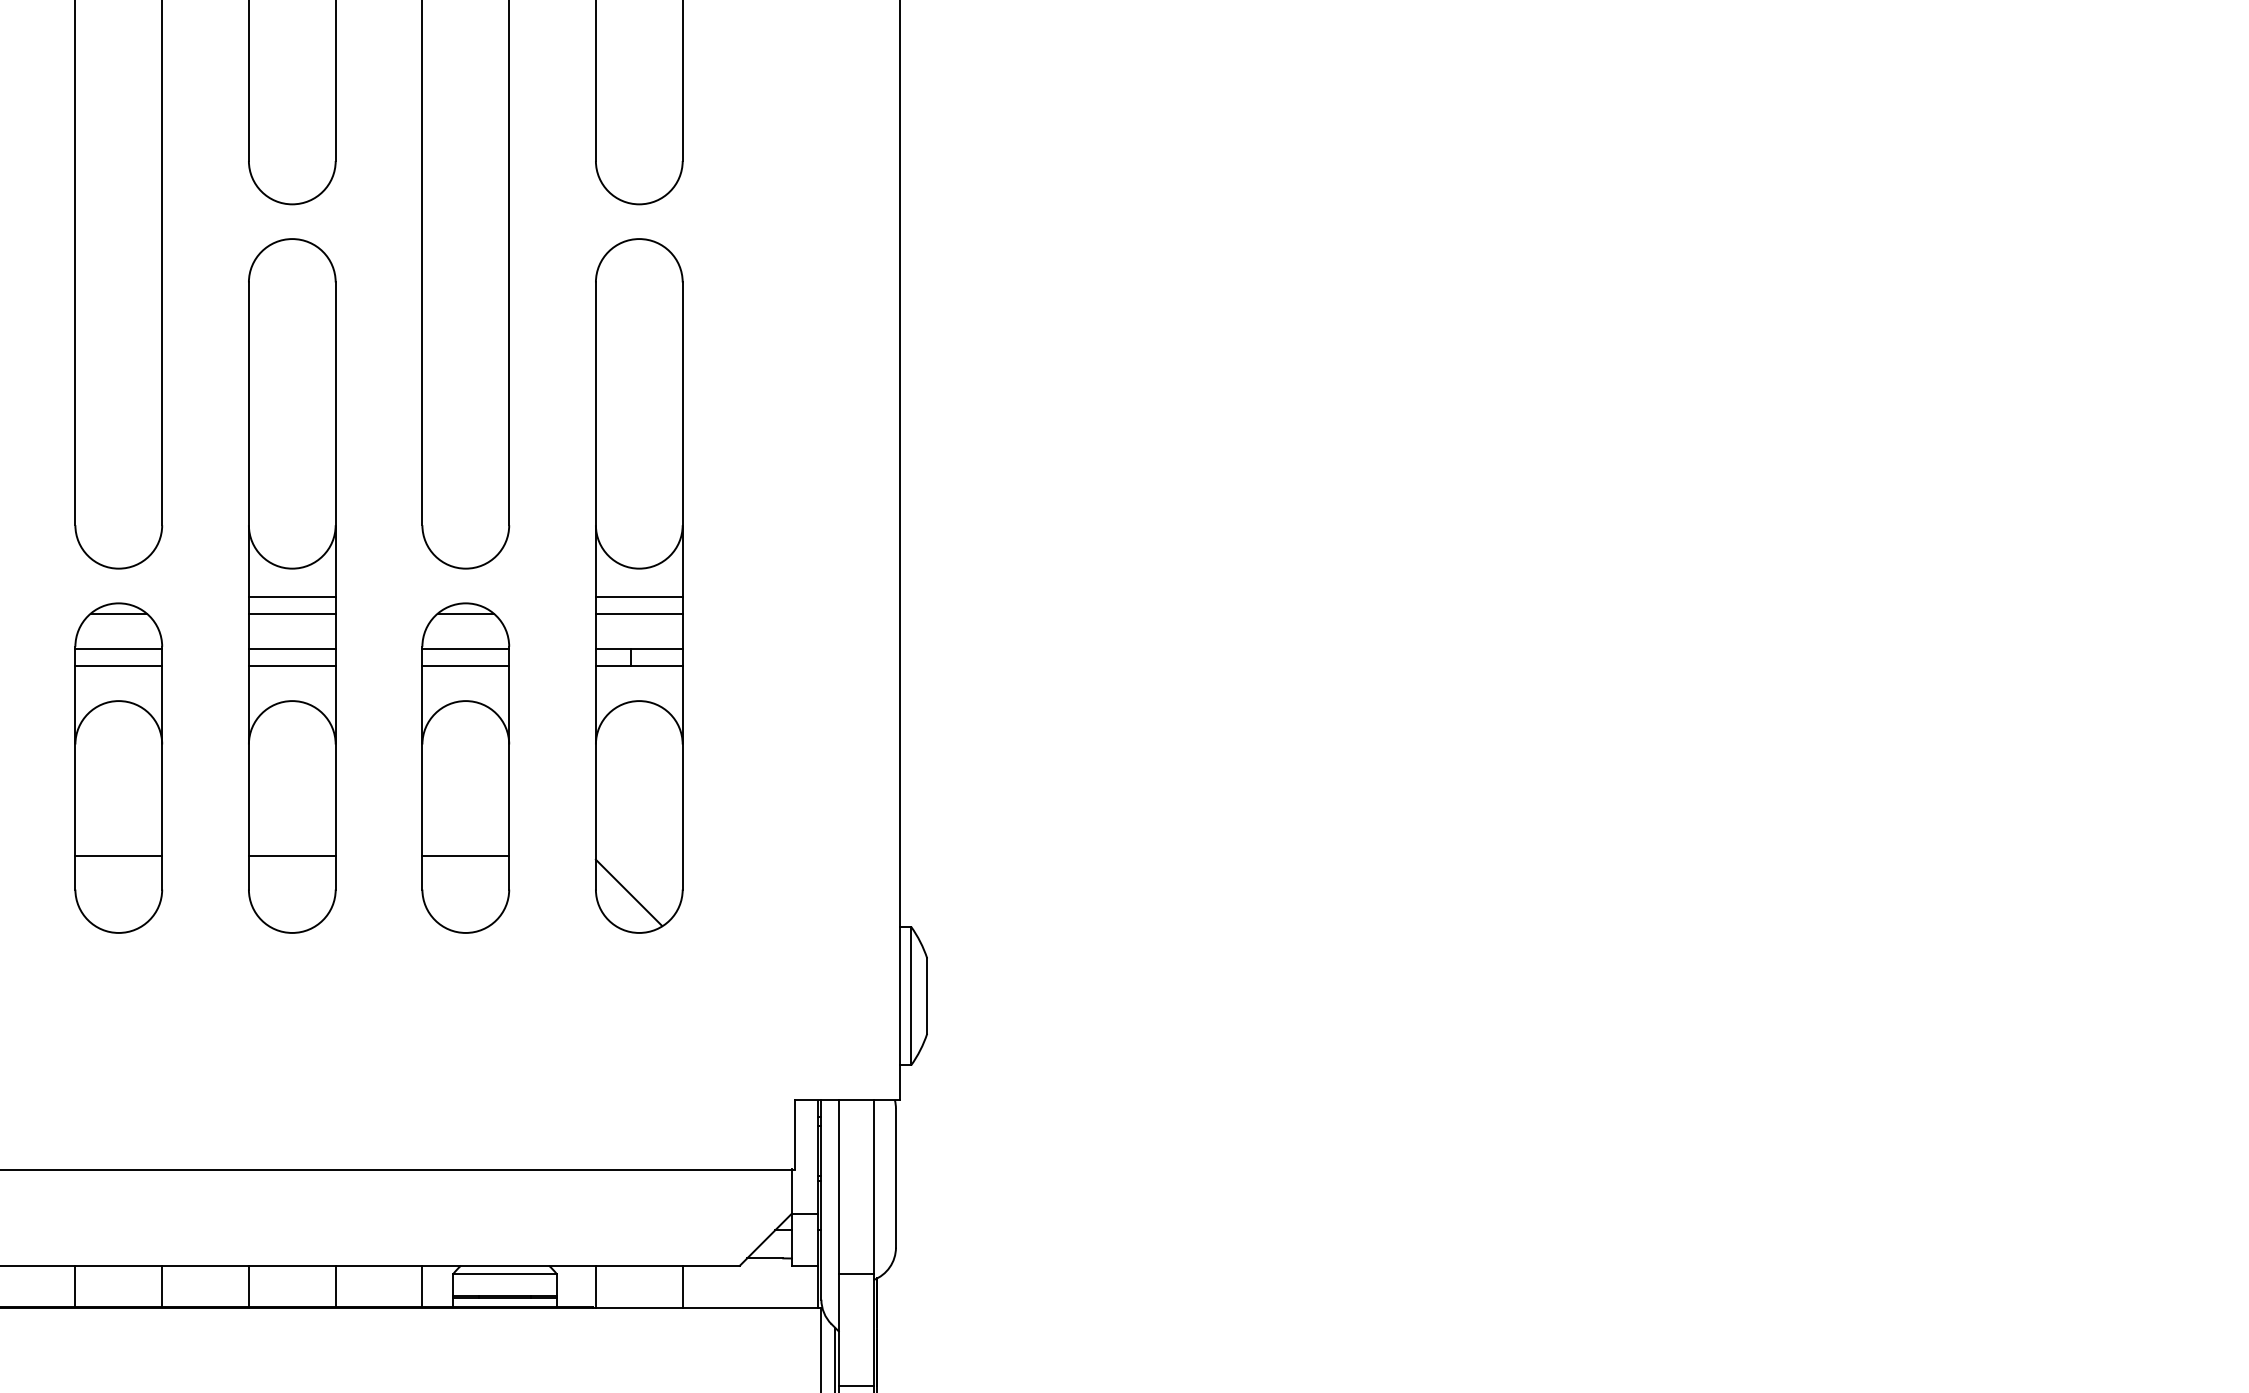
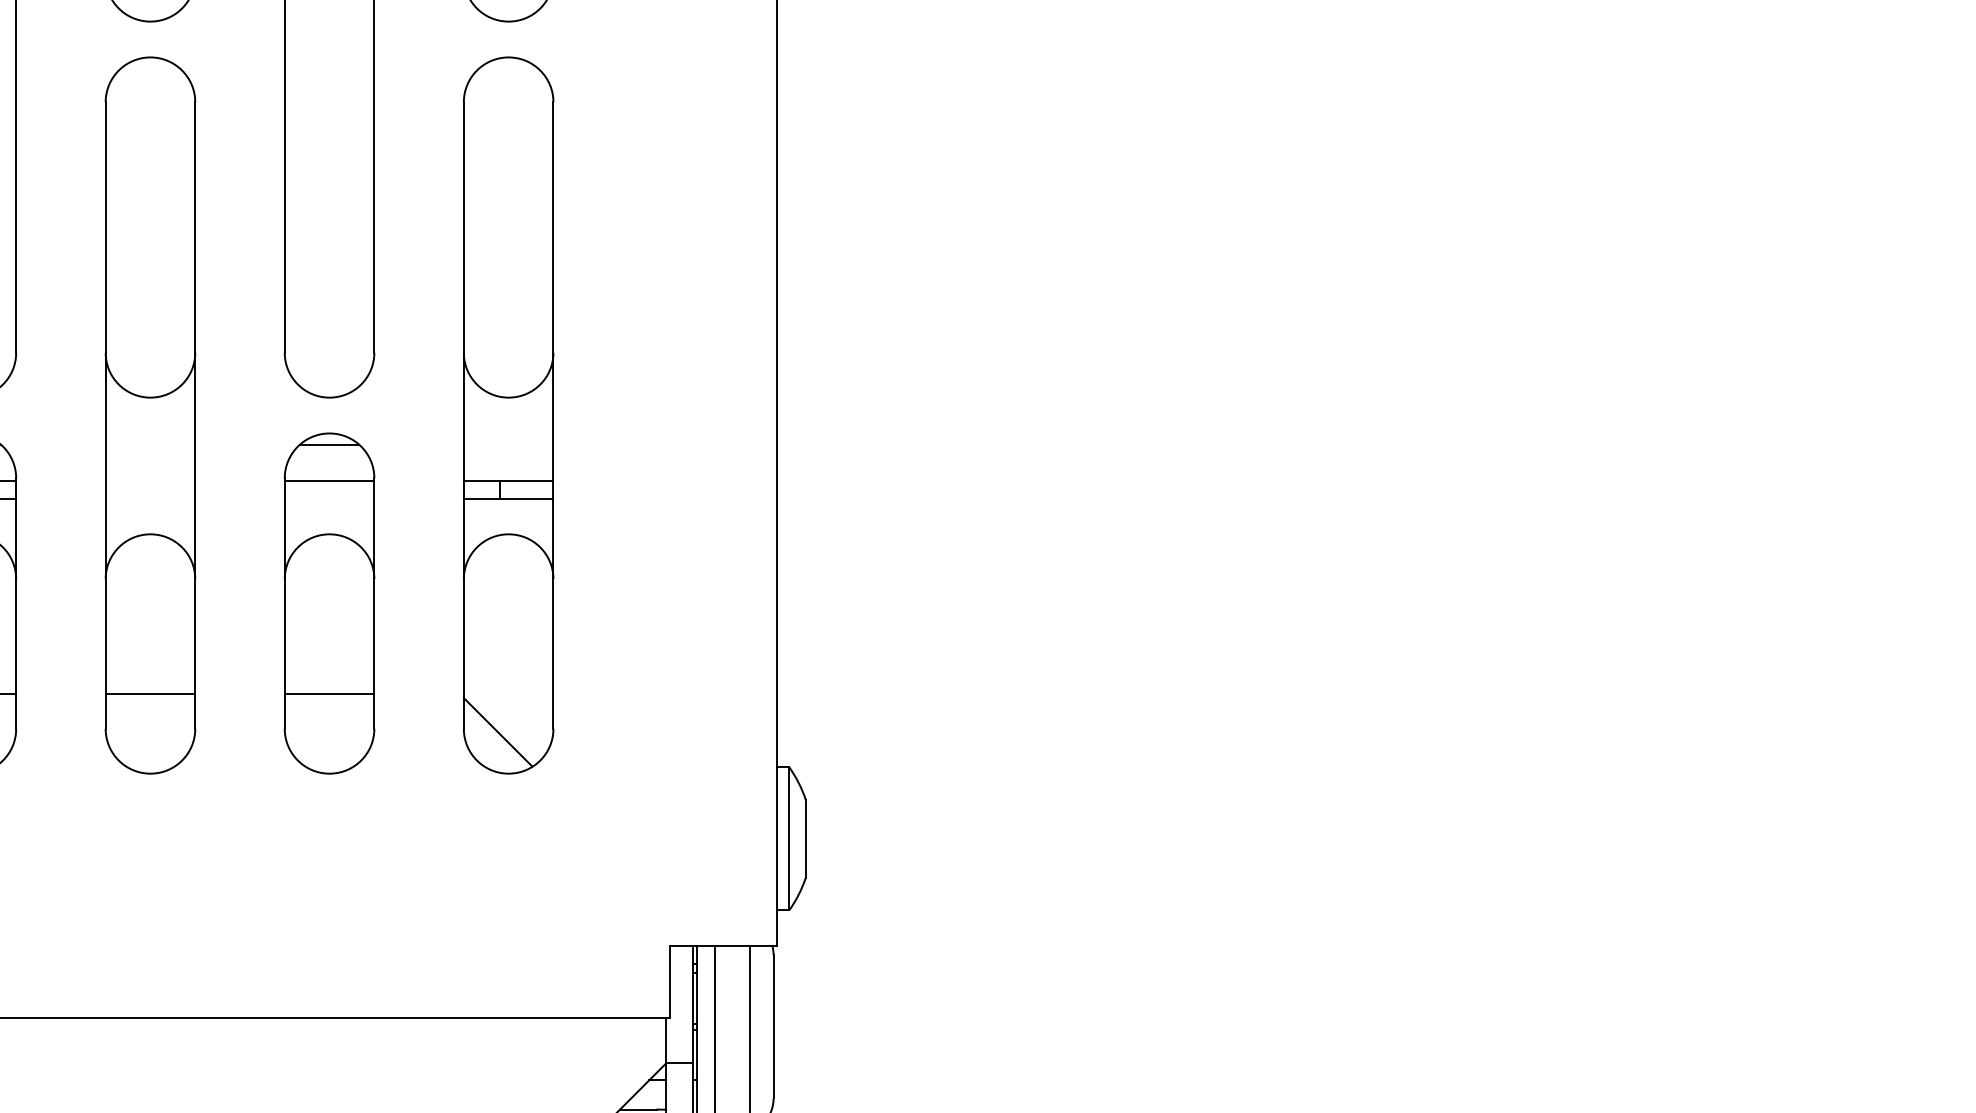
line: (291, 597) -> (149, 427), removed
line: (638, 597) -> (507, 427), removed
line: (291, 614) -> (149, 444), removed
line: (638, 614) -> (507, 444), removed
line: (291, 649) -> (149, 481), removed
line: (291, 666) -> (149, 498), removed
line: (465, 666) -> (329, 498), removed

